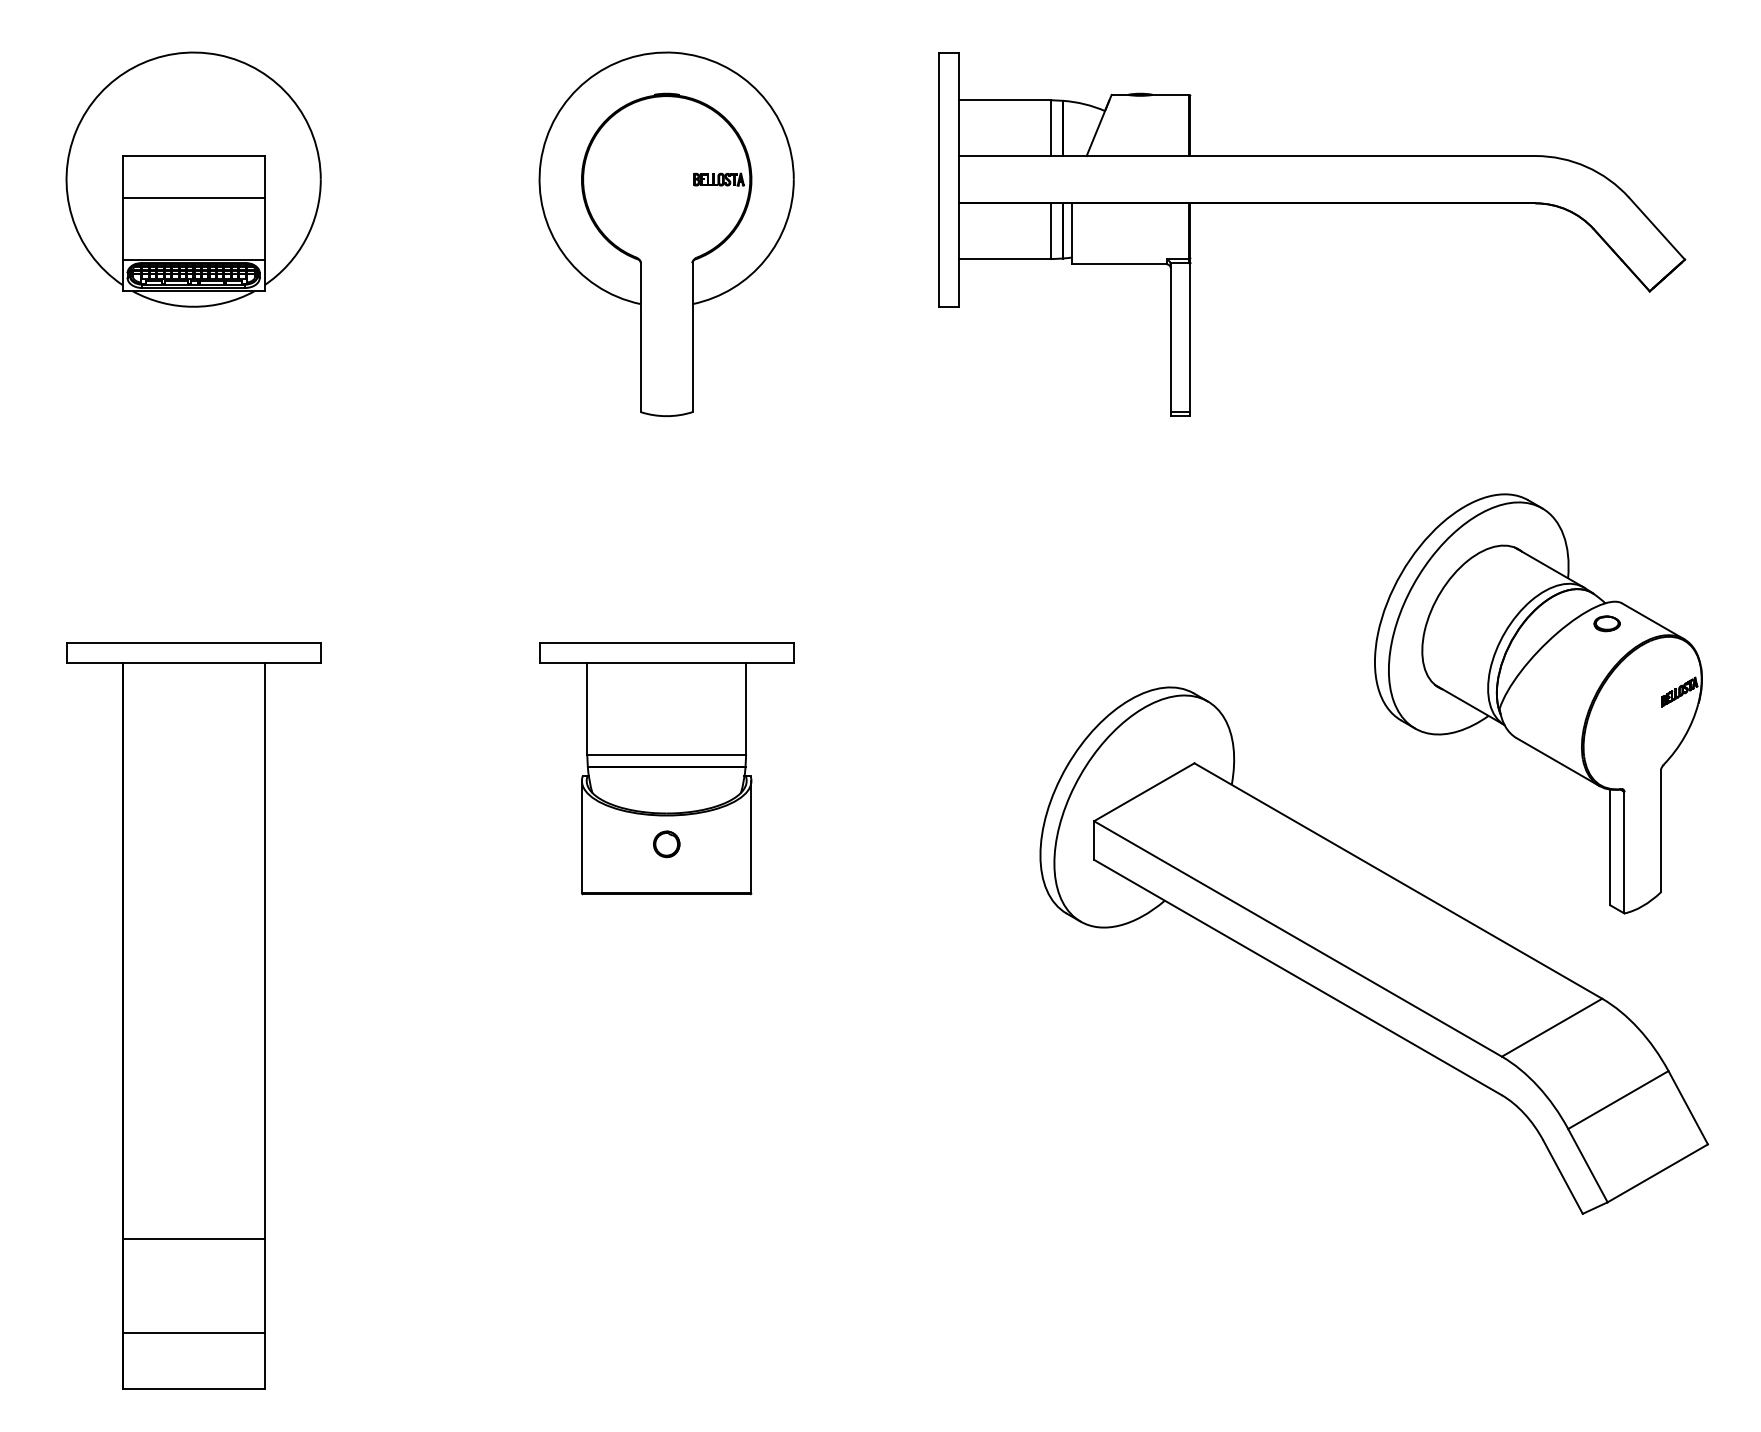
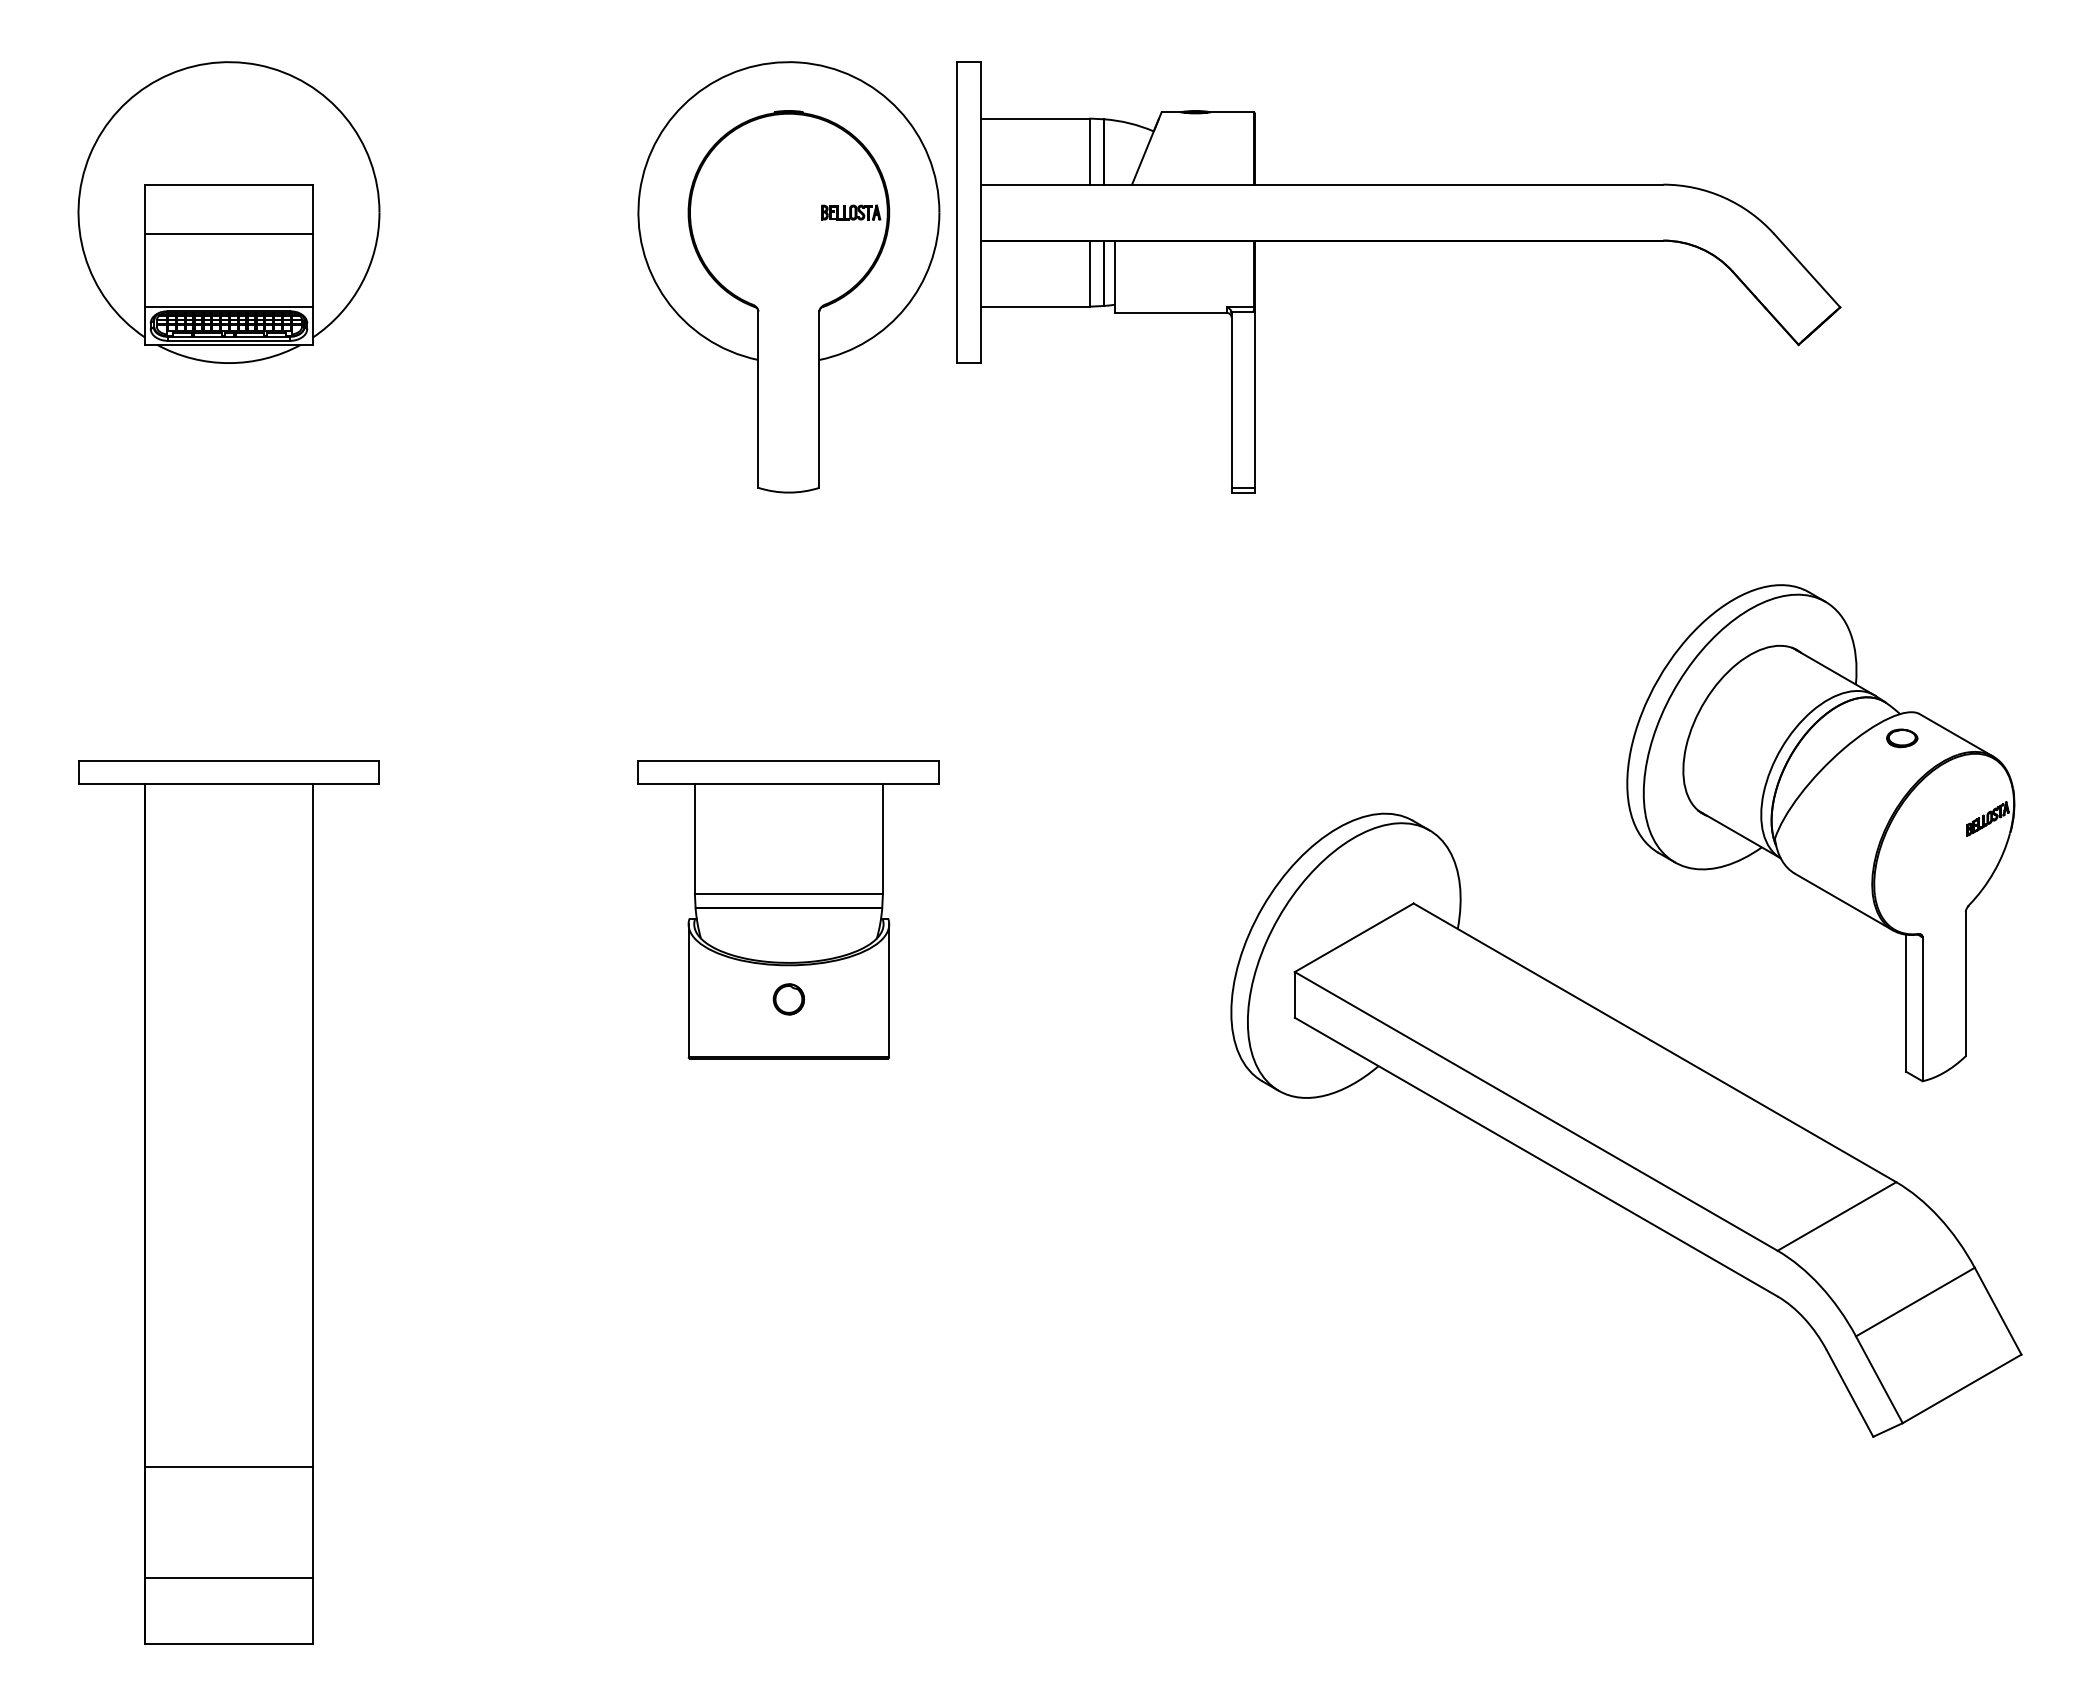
part: (1311, 204) -> (1398, 241), moved

